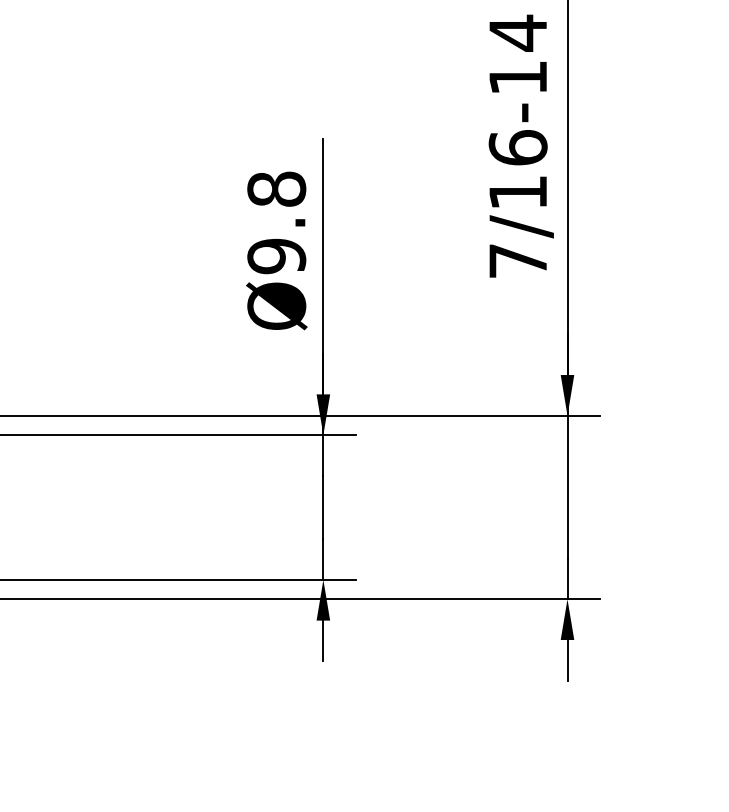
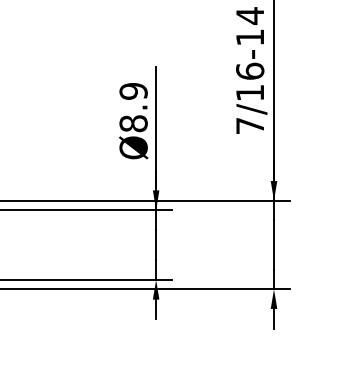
text: (276, 222) -> (133, 107), Ø9.8 -> Ø8.9

